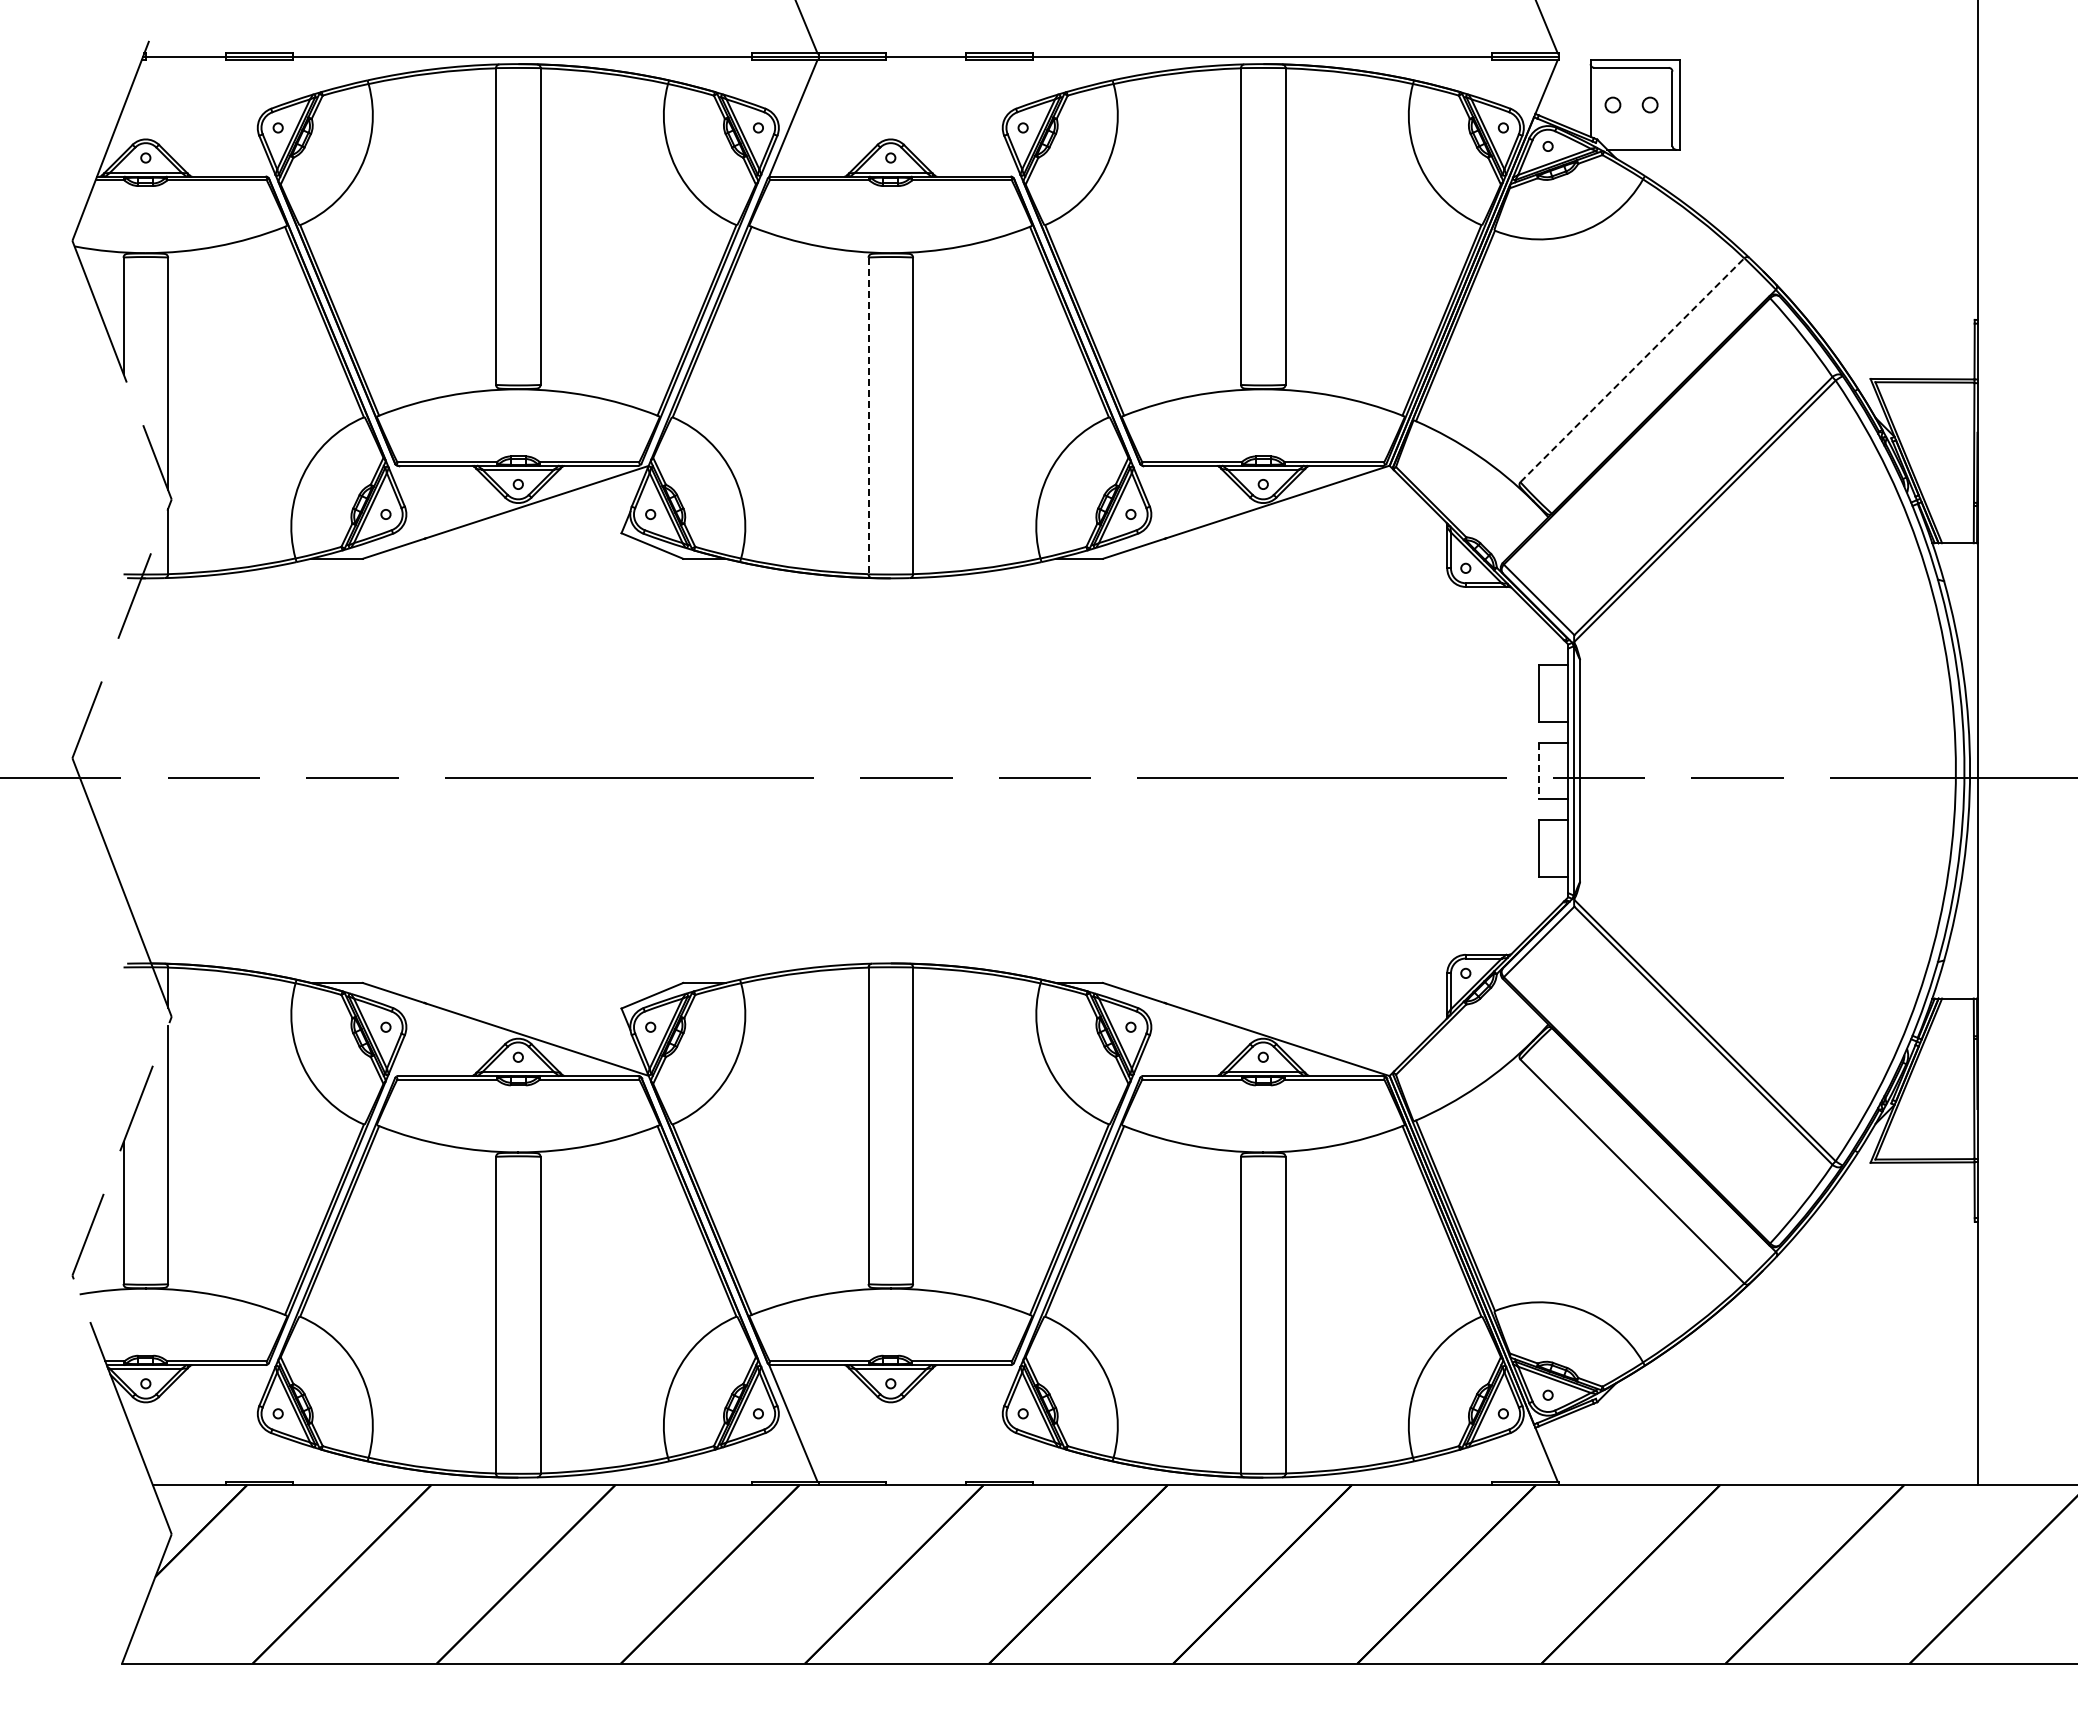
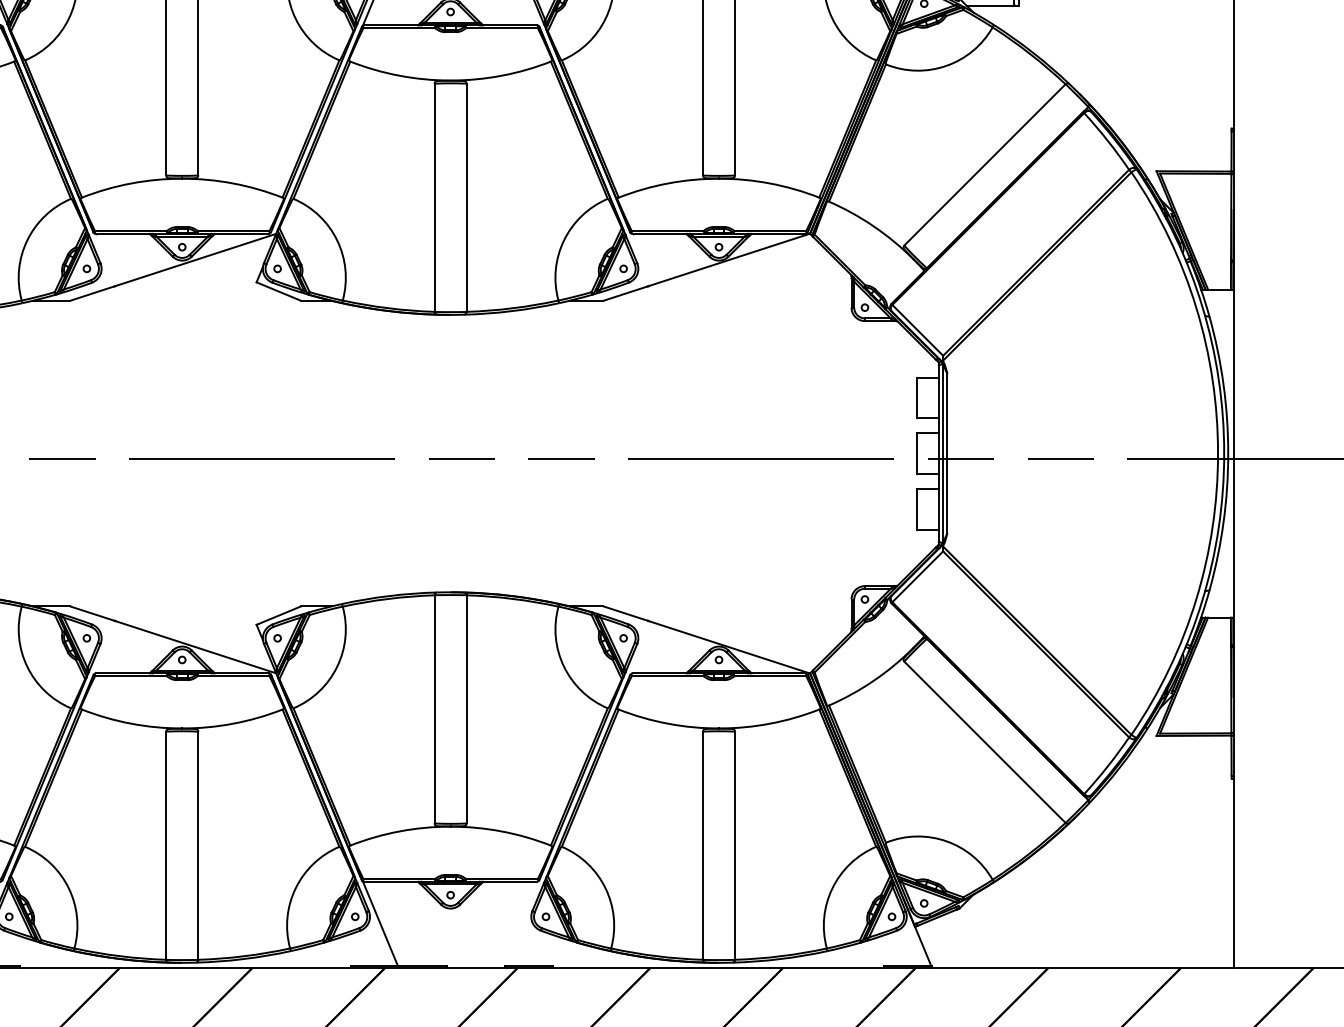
line: (1632, 369) -> (985, 164), dashed -> solid
line: (868, 416) -> (434, 198), dashed -> solid
line: (1538, 771) -> (917, 454), dashed -> solid

